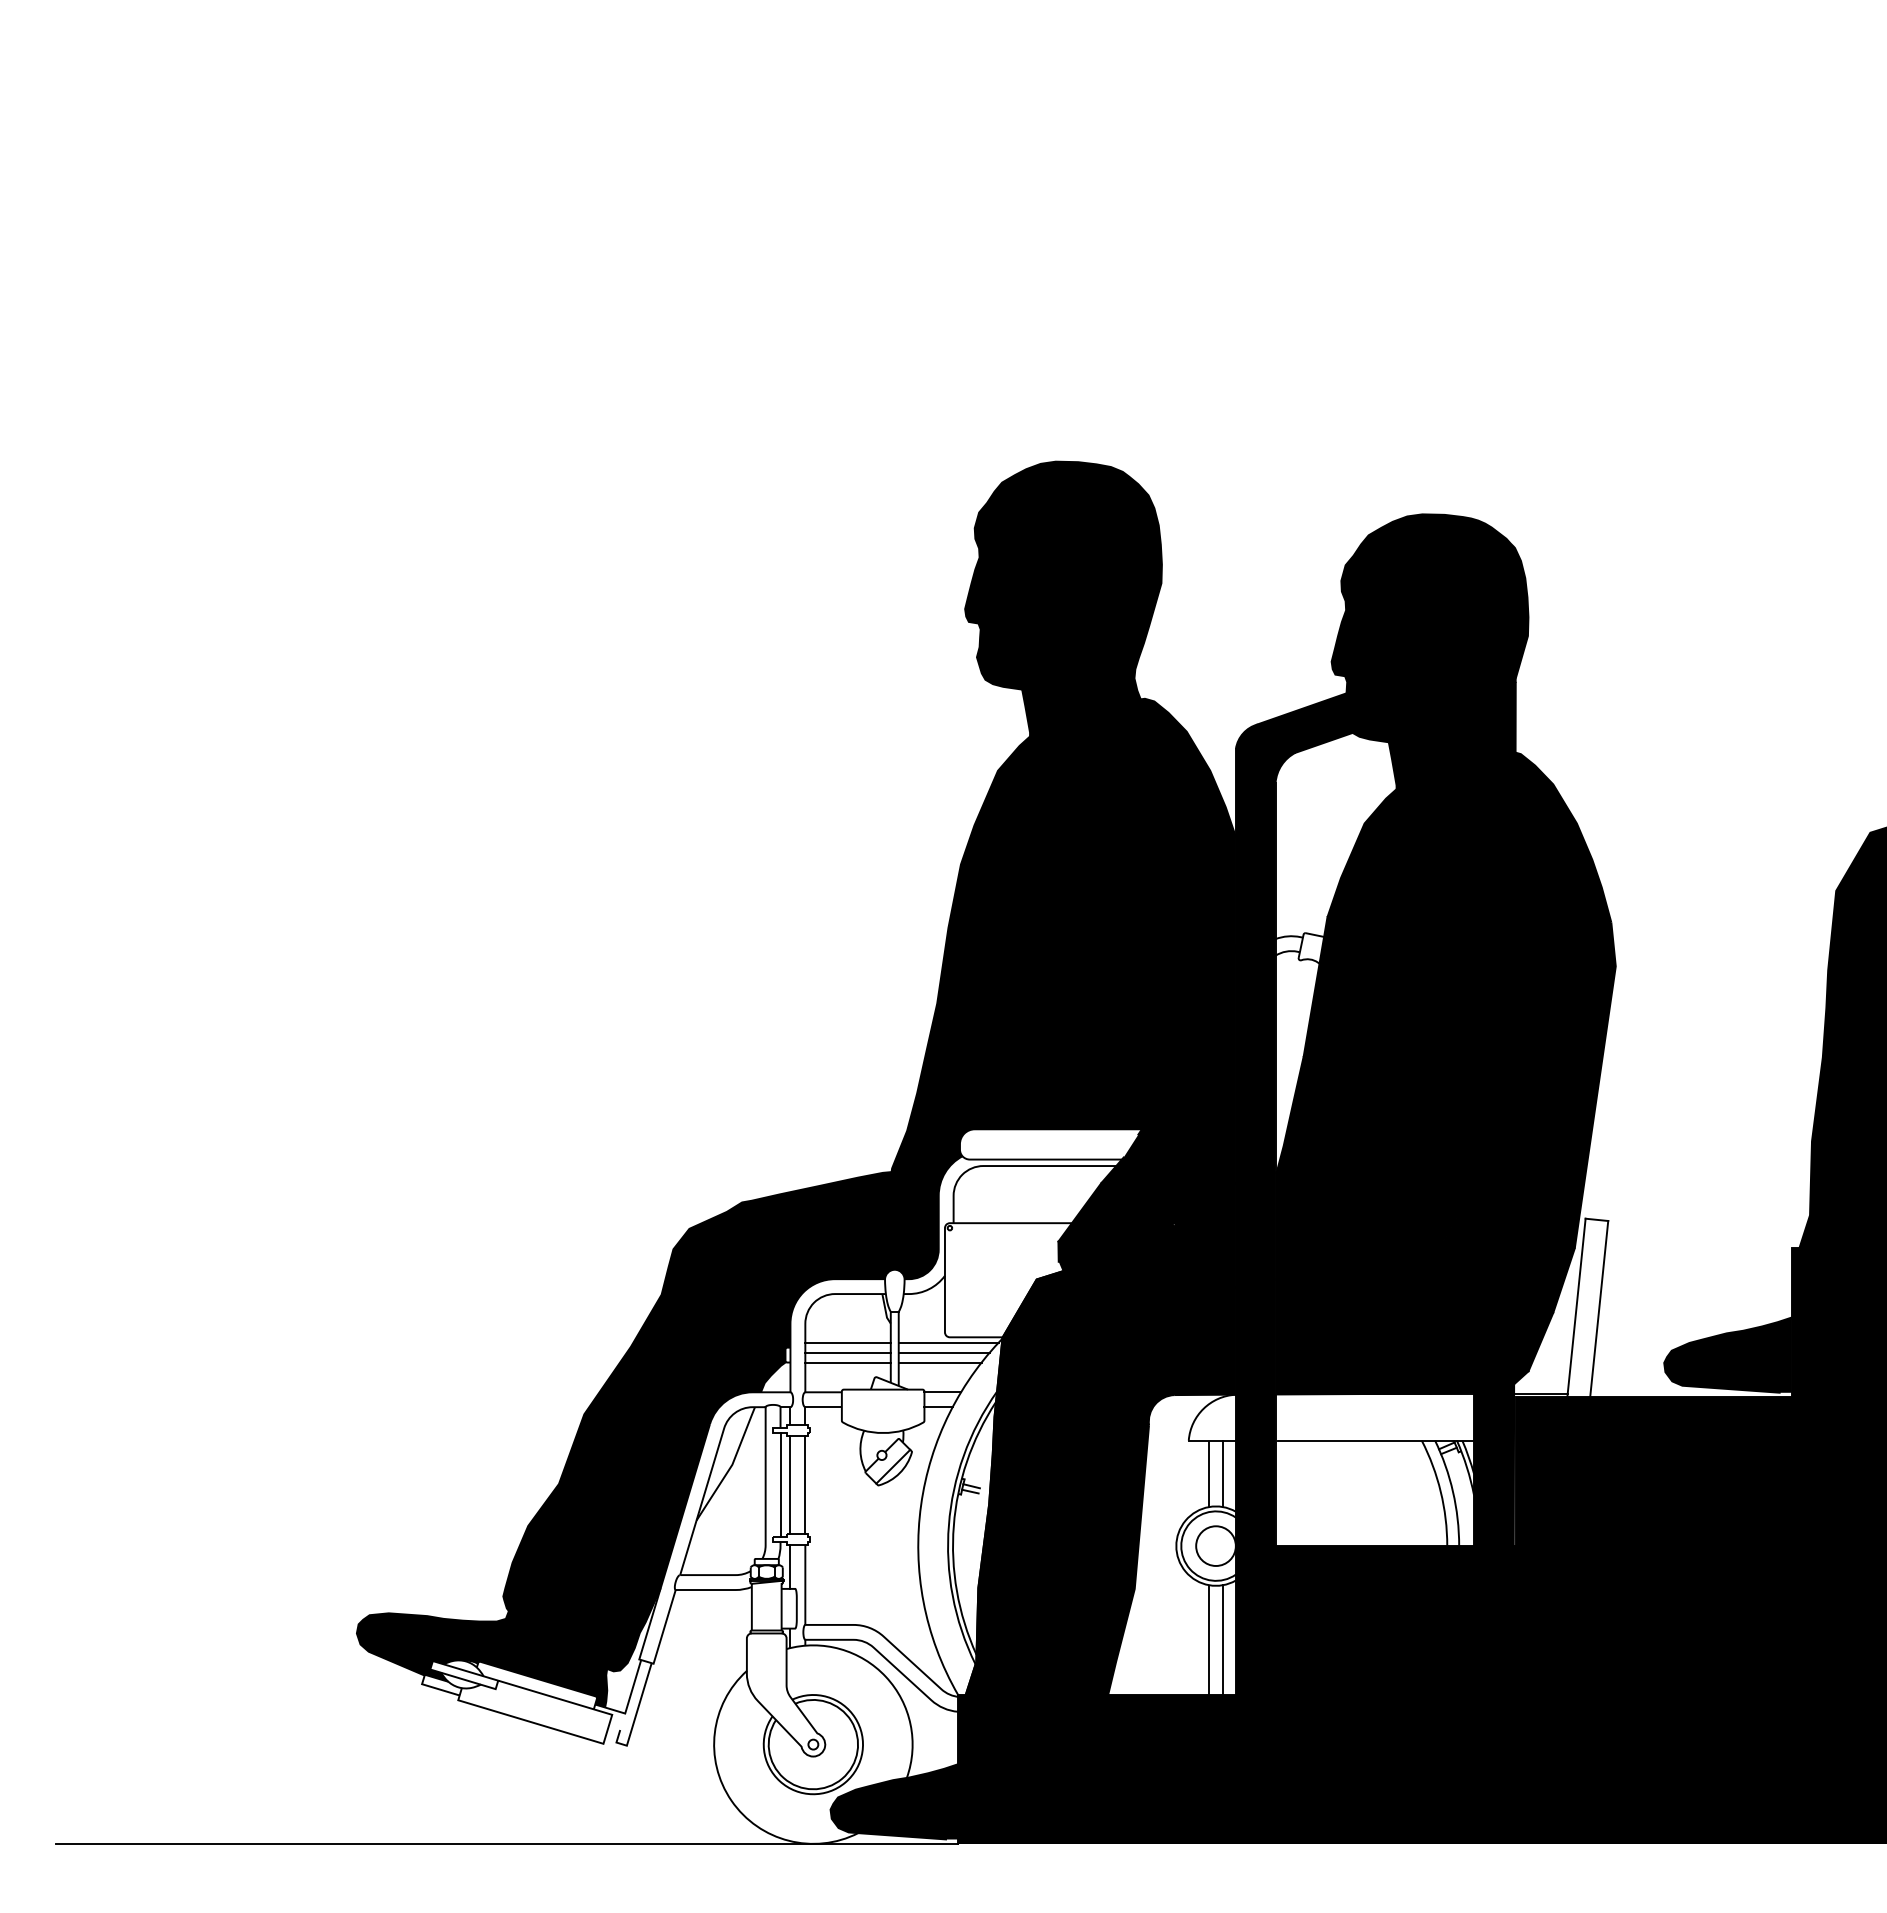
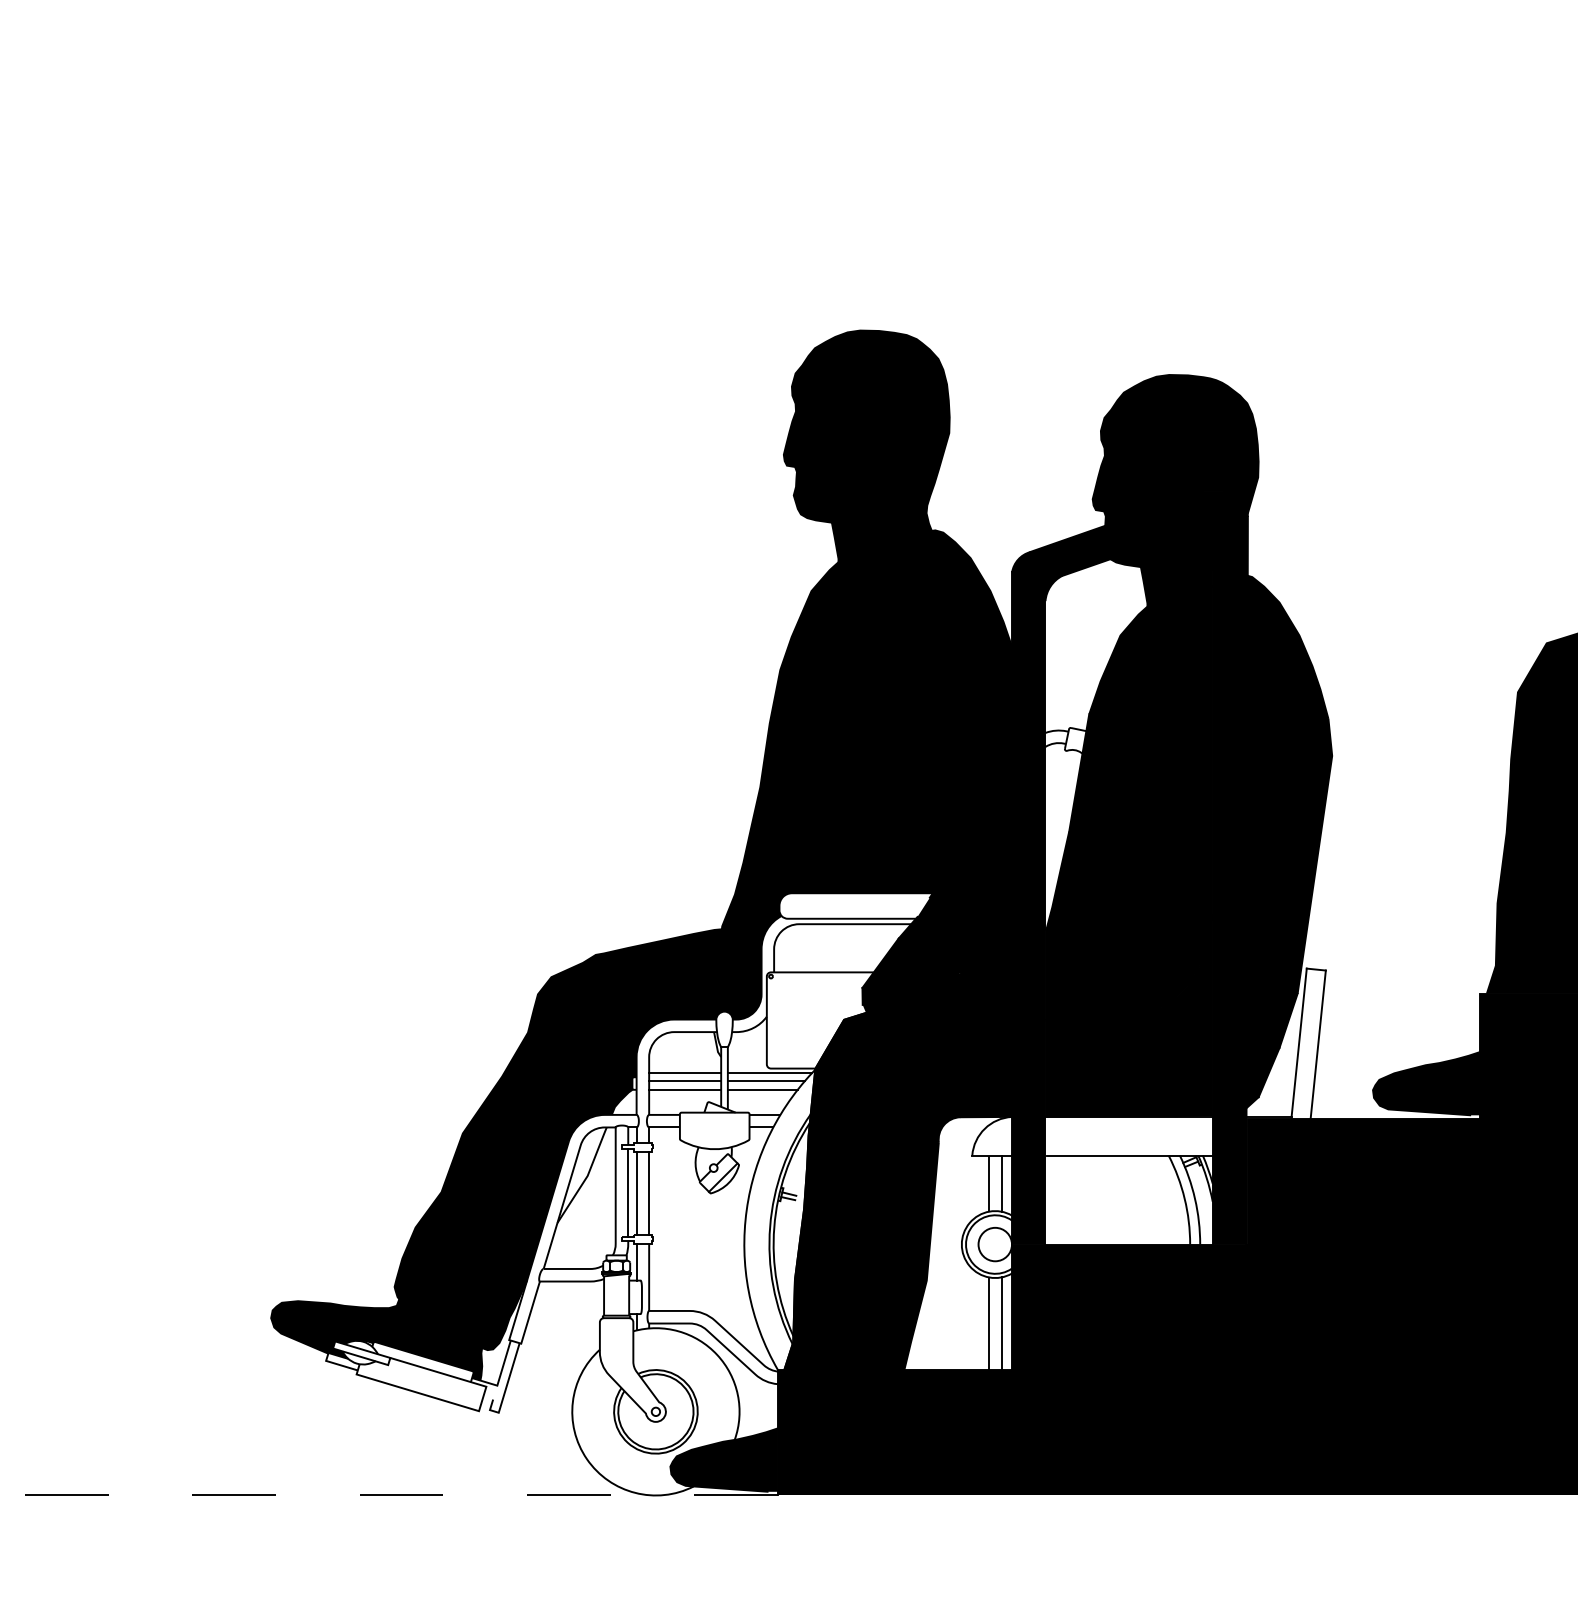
line: (507, 1843) -> (398, 1495), solid -> dashed

